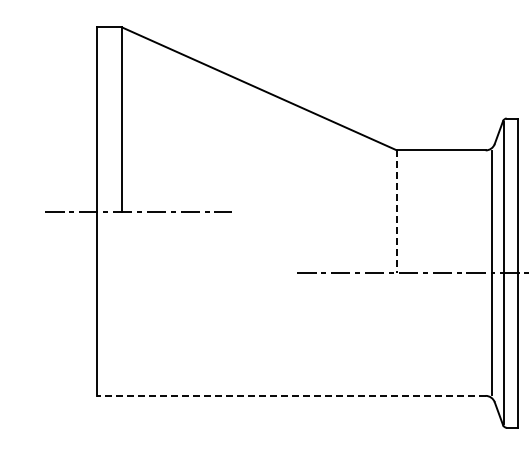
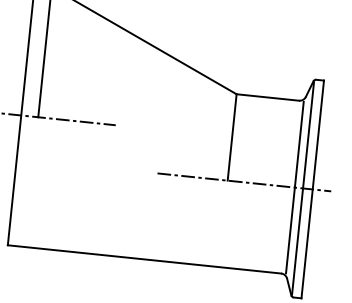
line: (397, 212) -> (232, 138), dashed -> solid
line: (291, 395) -> (144, 259), dashed -> solid

